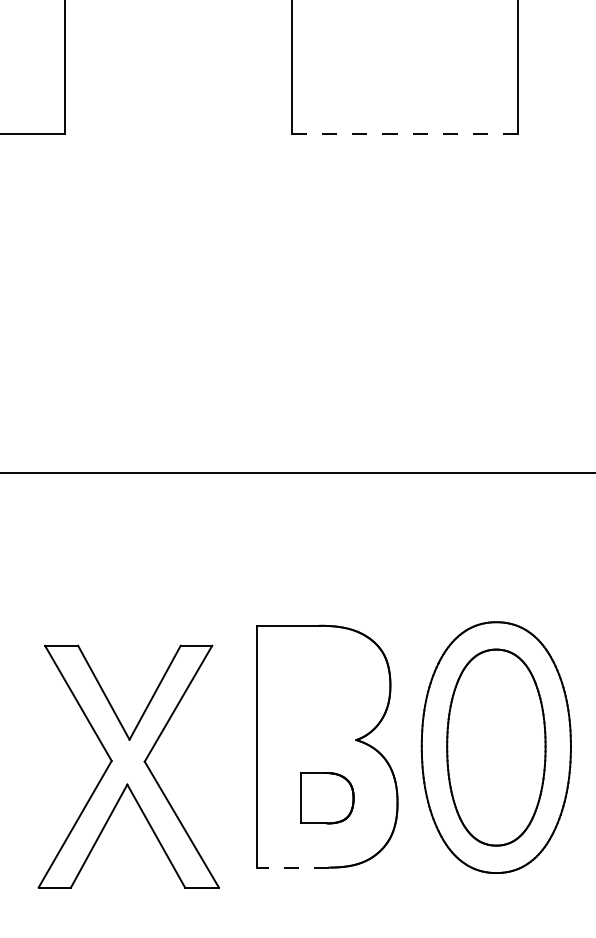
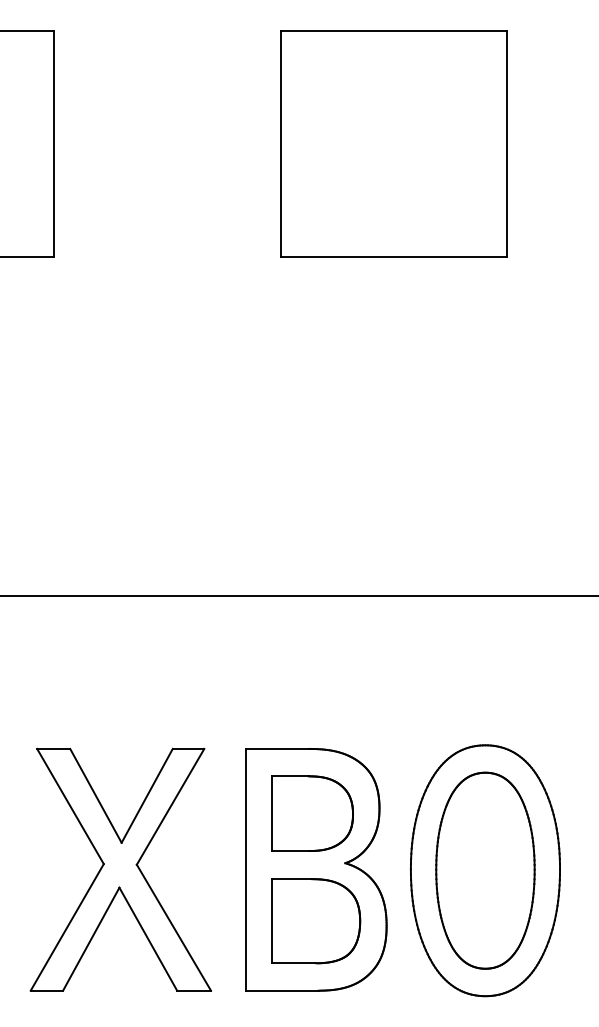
line: (404, 134) -> (393, 257), dashed -> solid
part: (323, 690) -> (312, 813), added
part: (128, 766) -> (120, 869), moved
part: (327, 798) -> (316, 921), size x1.67
line: (292, 867) -> (281, 990), dashed -> solid

